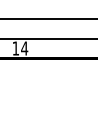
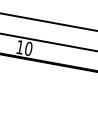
text: (24, 48) -> (28, 48), 14 -> 10

